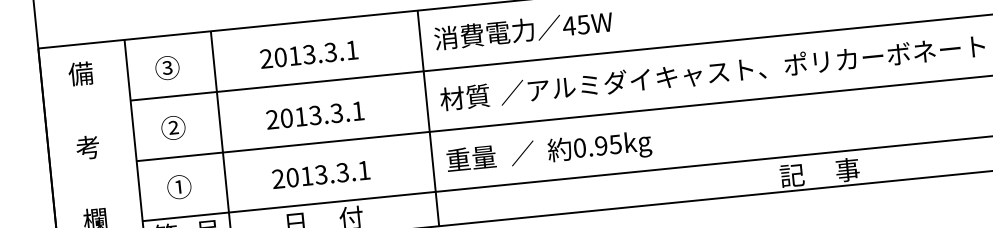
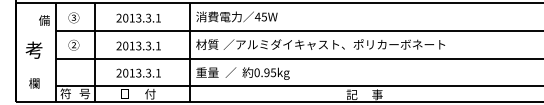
part: (81, 73) -> (44, 20), moved
part: (88, 147) -> (34, 50), size x1.6
part: (178, 187) -> (73, 72), removed

